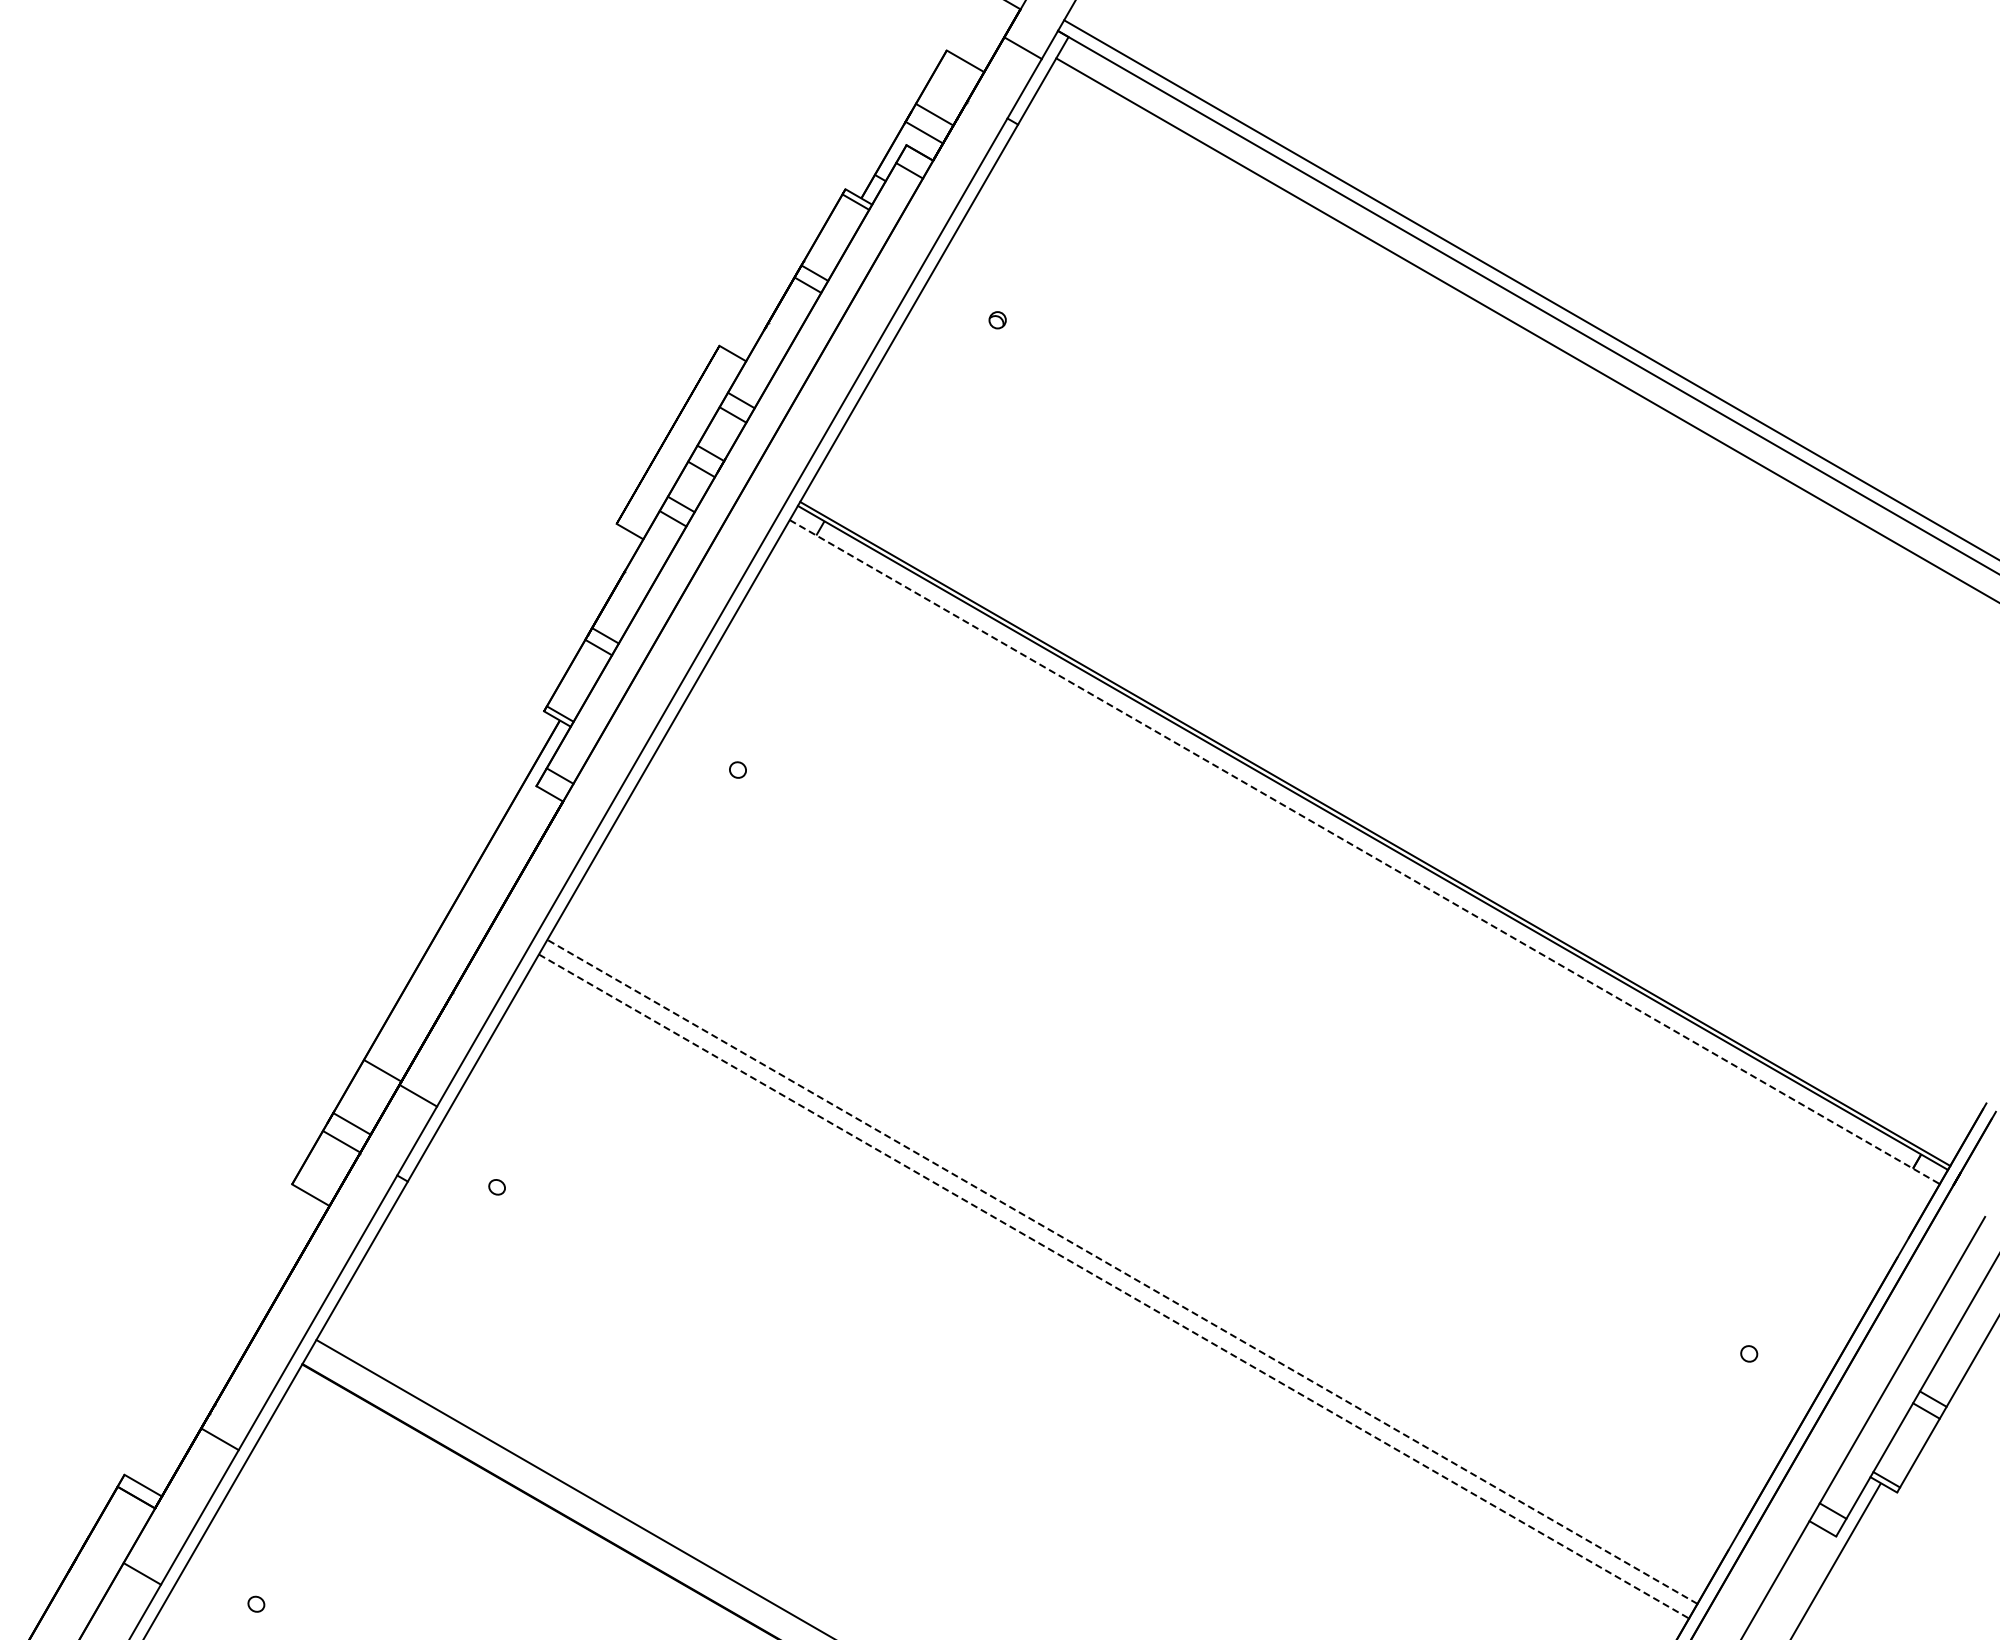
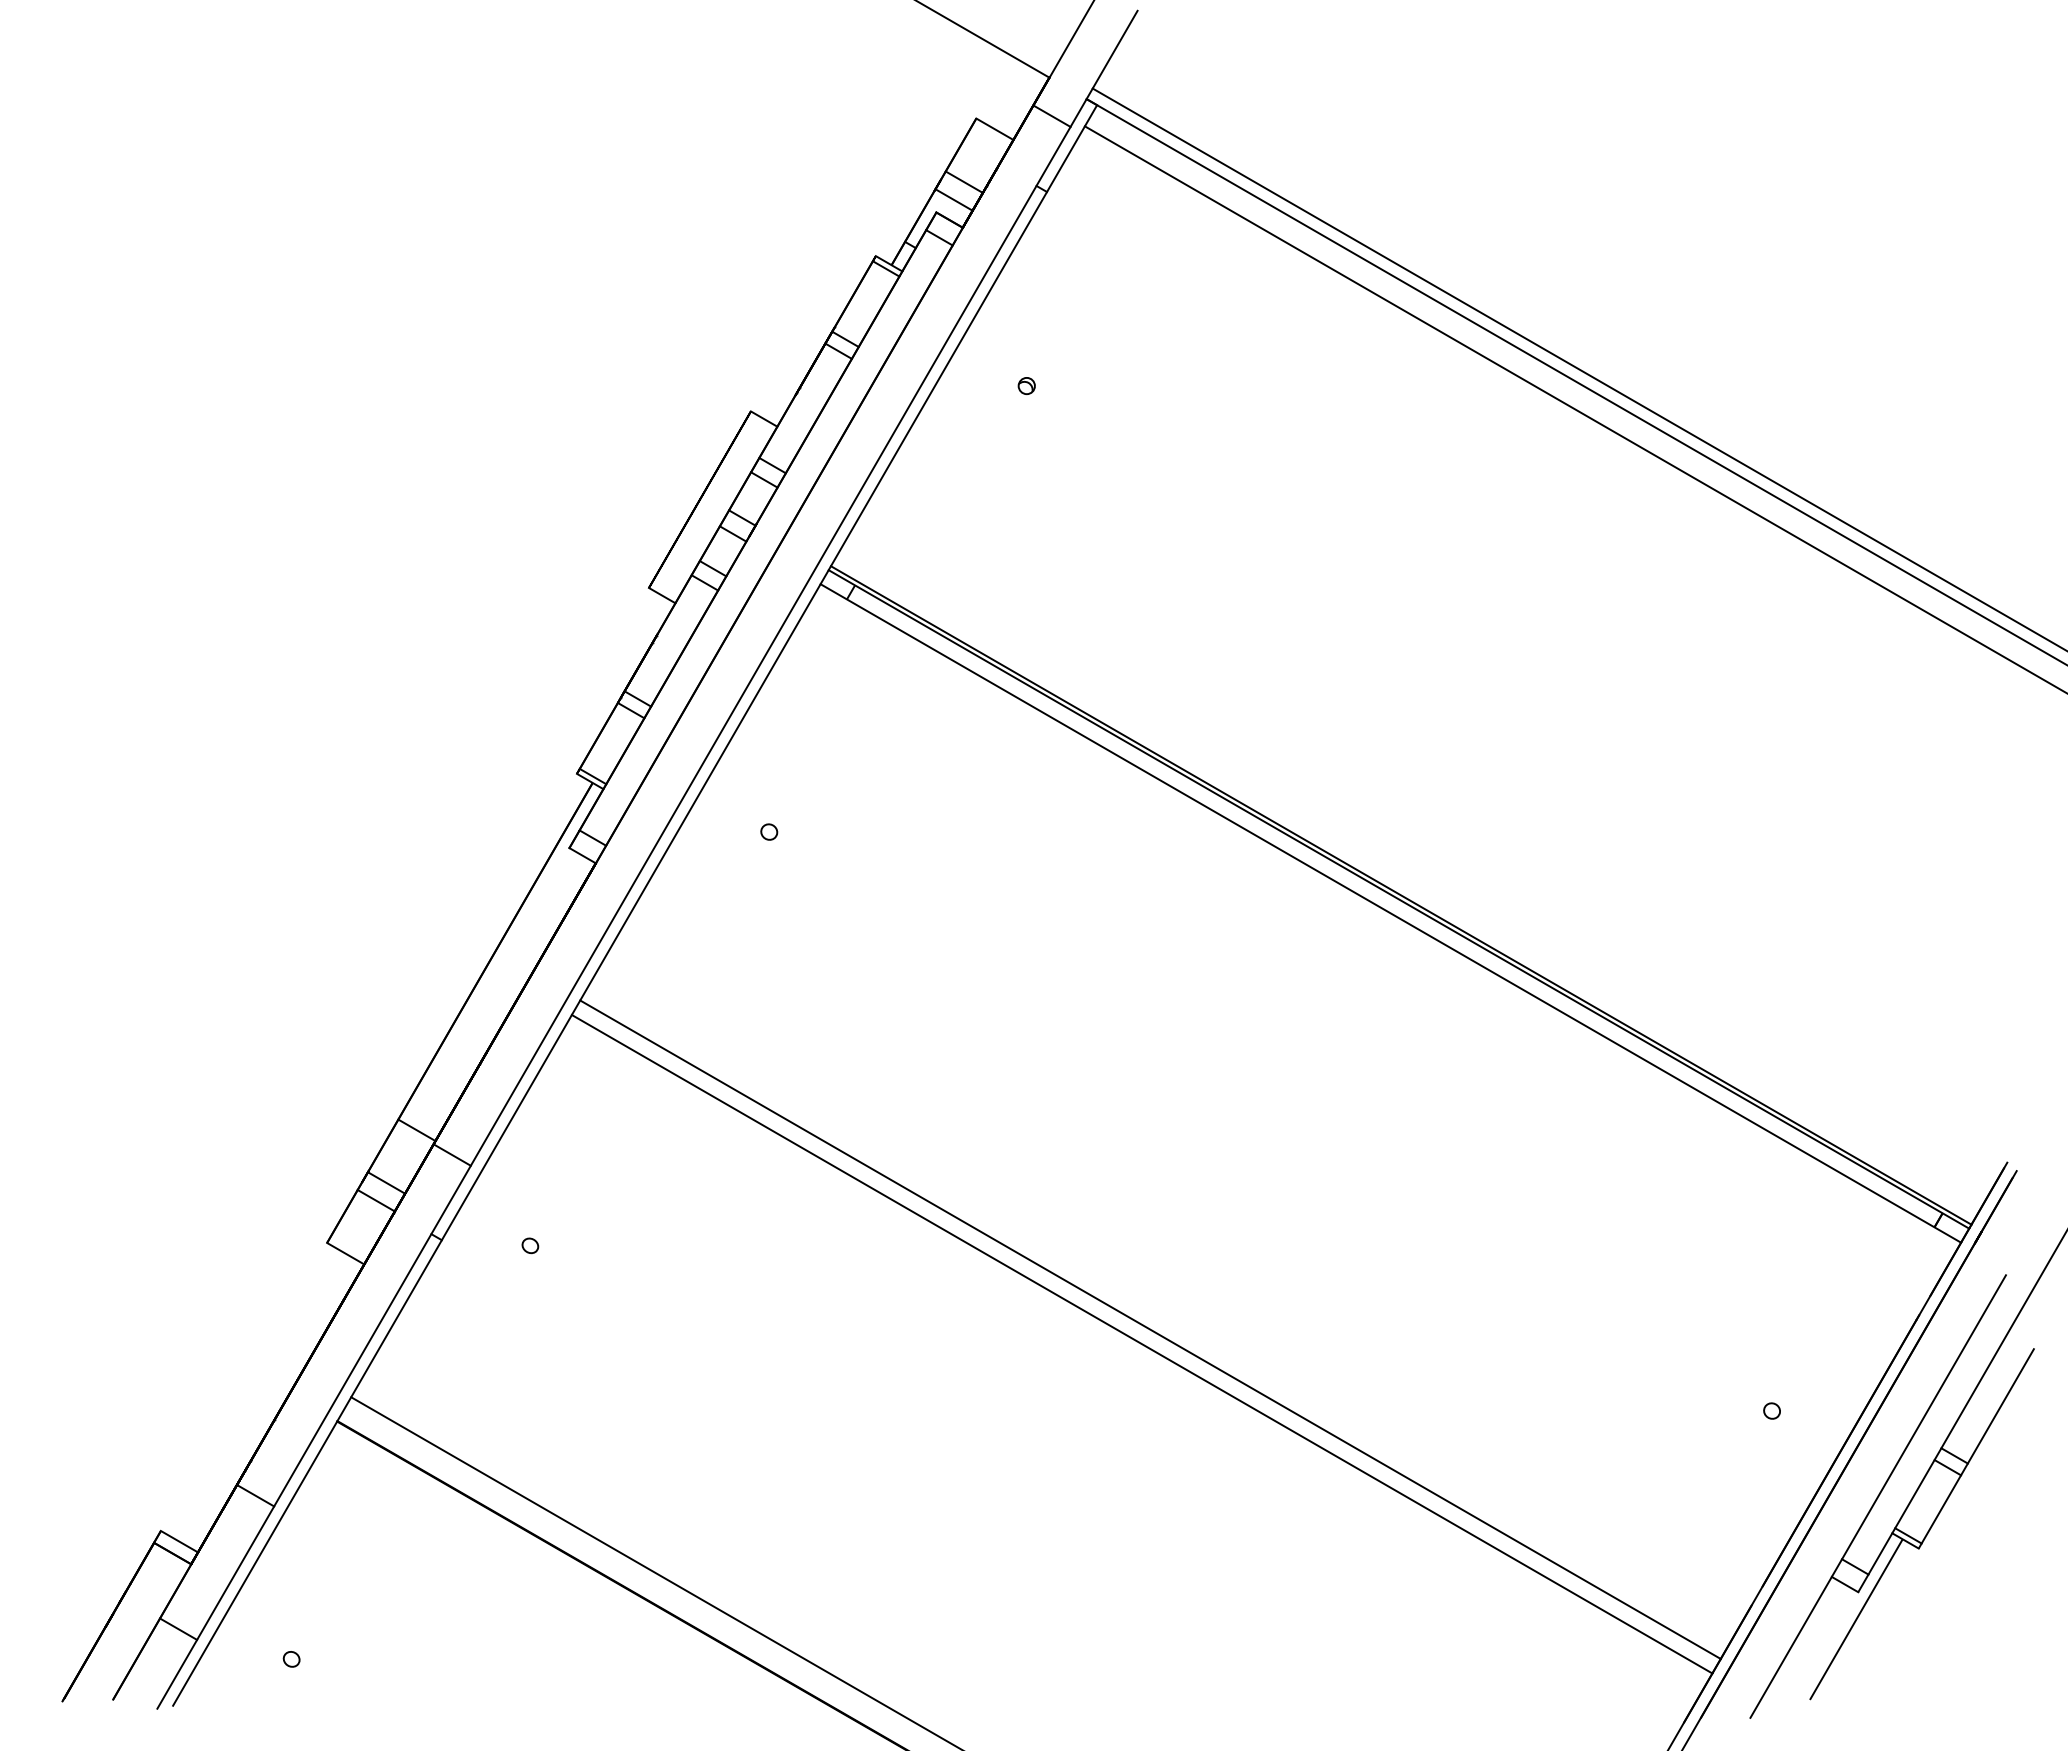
line: (1365, 852) -> (1391, 913), dashed -> solid
line: (1122, 1271) -> (1150, 1329), dashed -> solid
line: (1114, 1286) -> (1142, 1344), dashed -> solid

